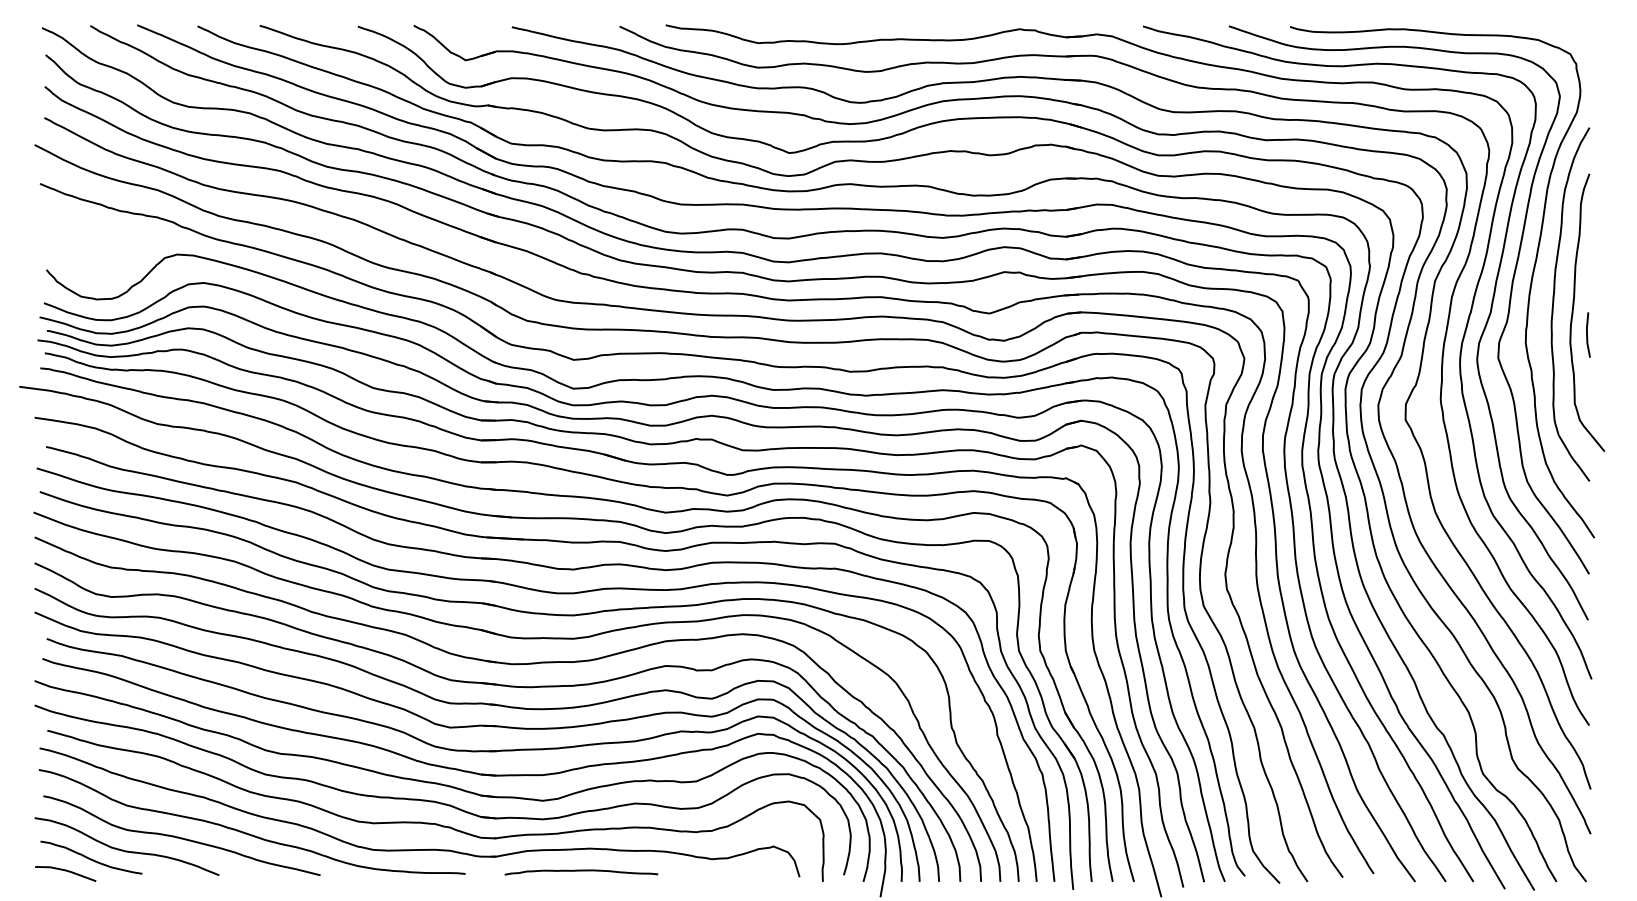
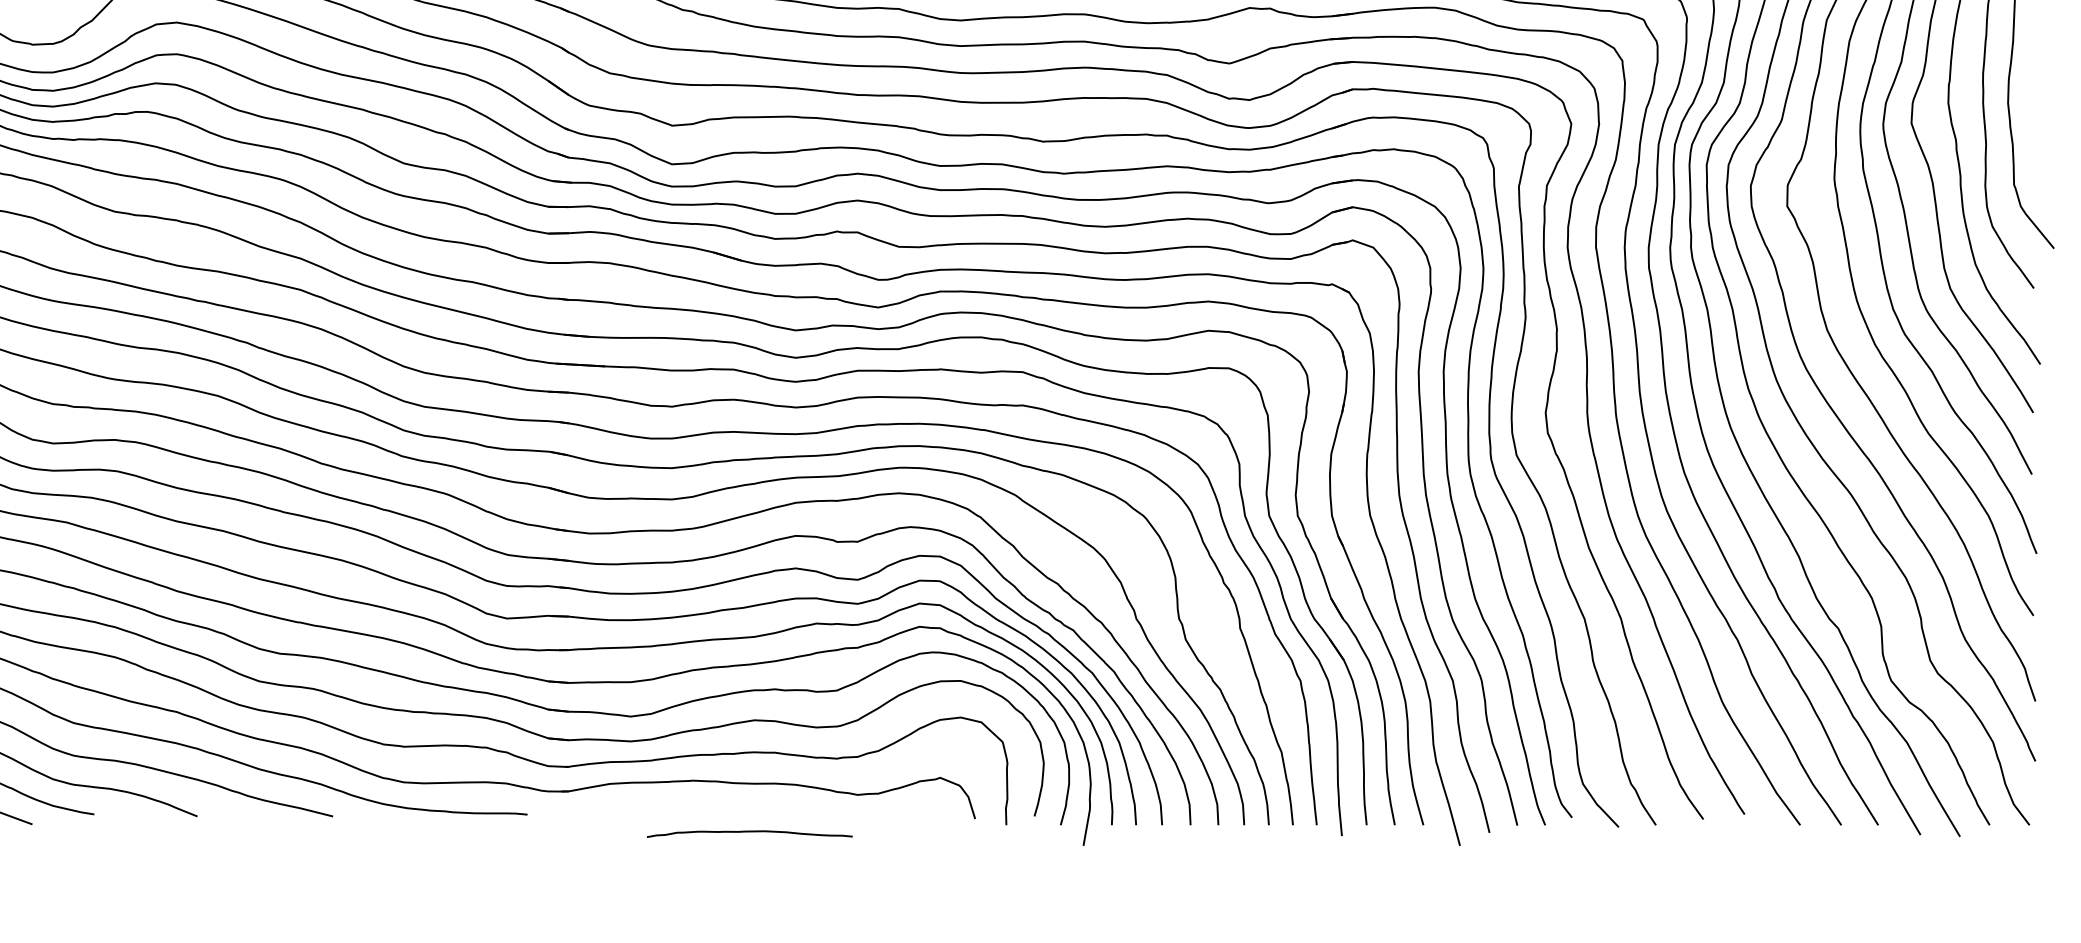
line: (1587, 334) -> (2031, 91), removed
curve: (581, 871) -> (749, 832), moved

